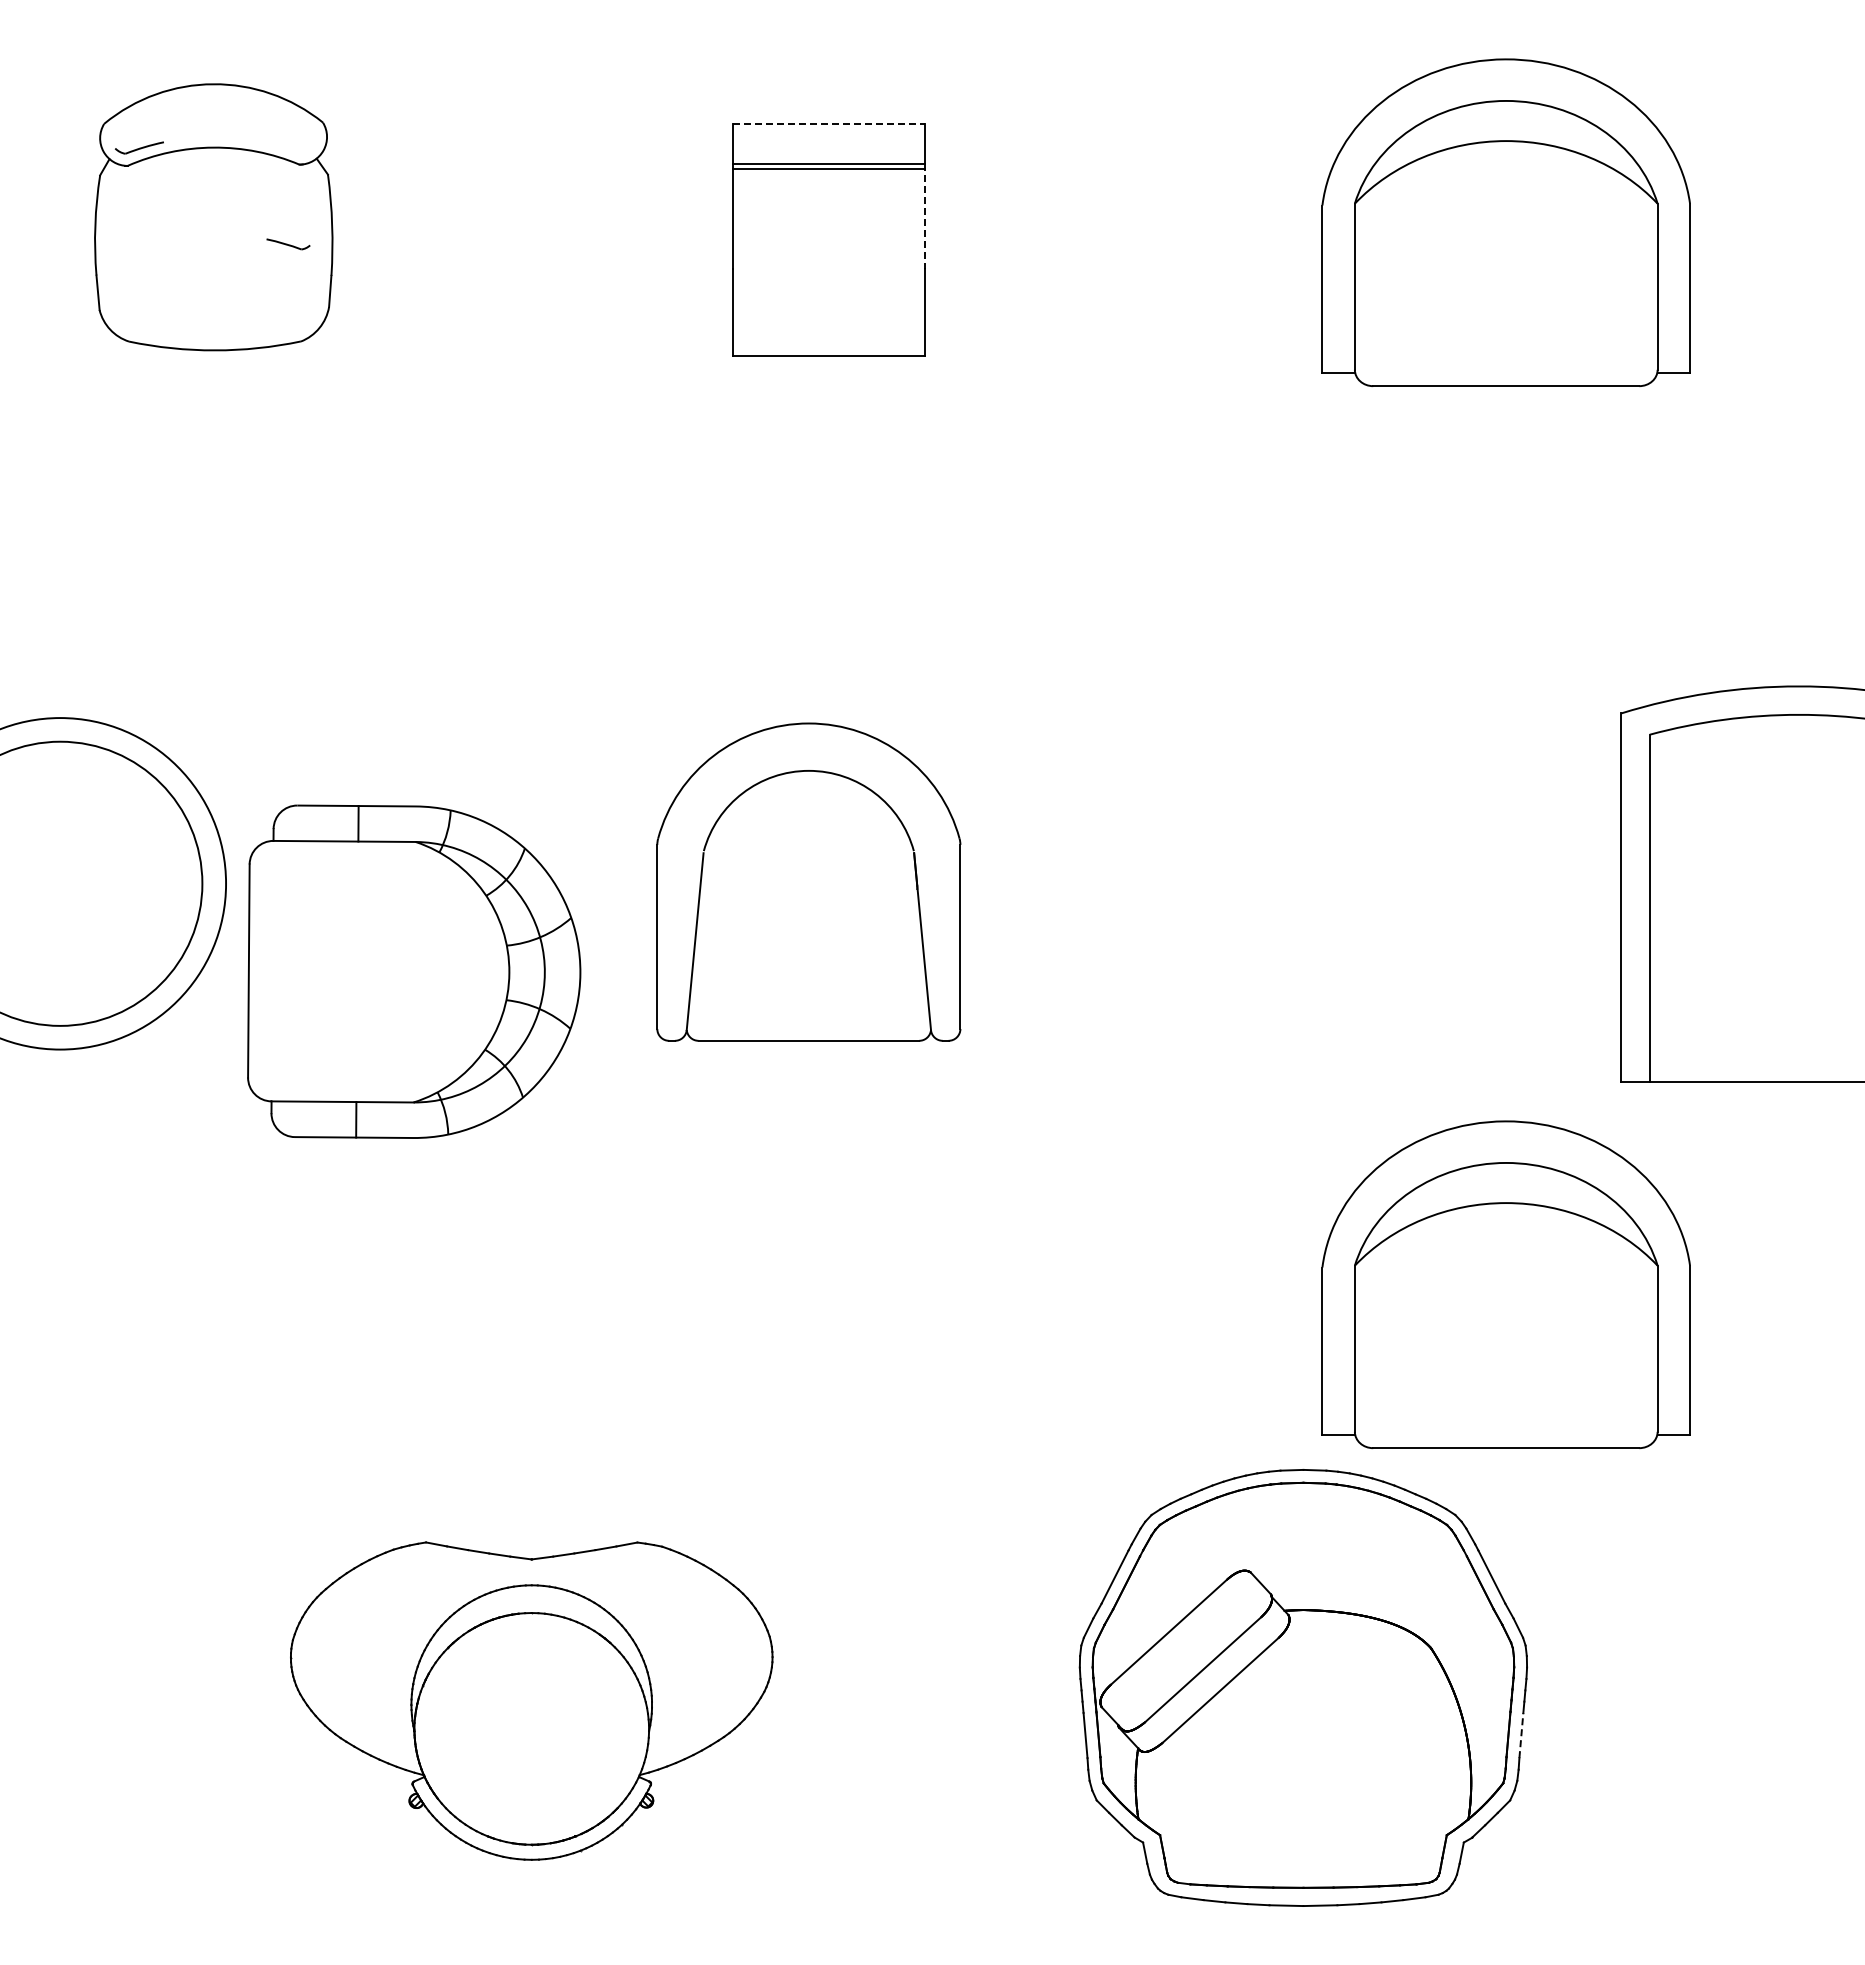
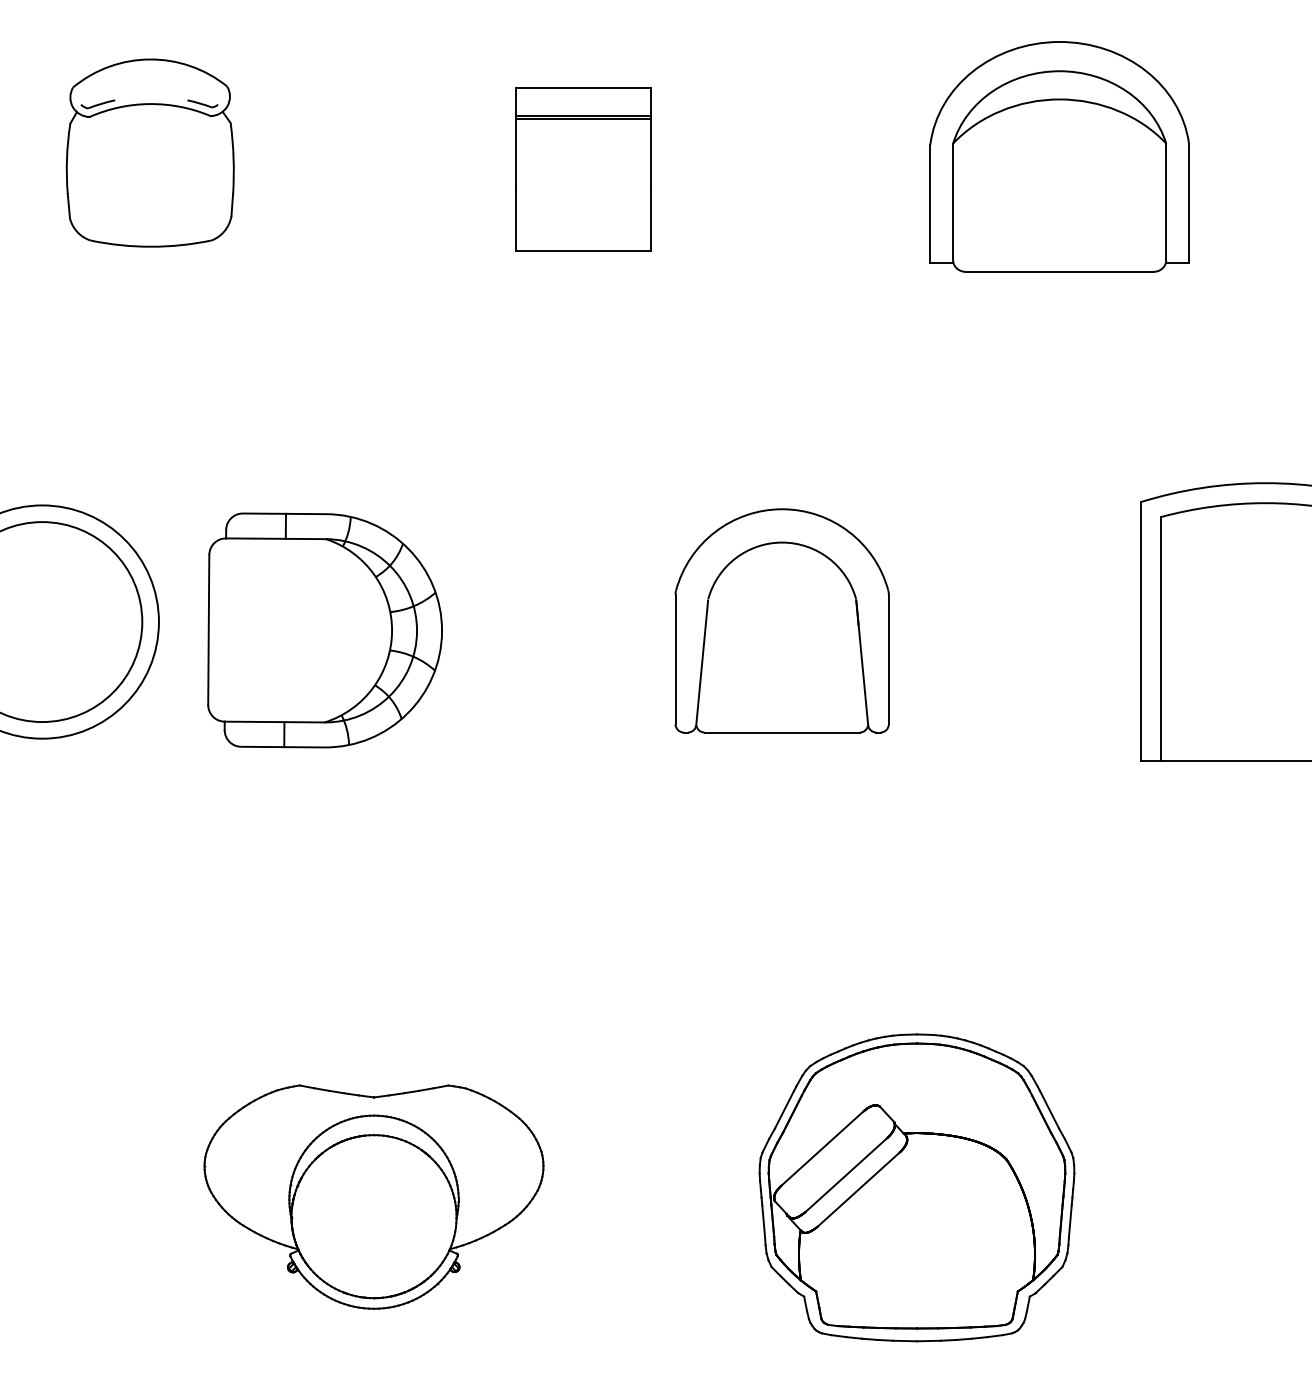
line: (828, 124) -> (582, 87), dashed -> solid
line: (924, 216) -> (650, 152), dashed -> solid
part: (288, 244) -> (202, 103), moved
part: (808, 881) -> (781, 620), moved
part: (414, 971) -> (325, 630), moved
part: (1505, 1284) -> (1059, 903), removed
line: (1521, 1735) -> (1070, 1221), dashed -> solid

